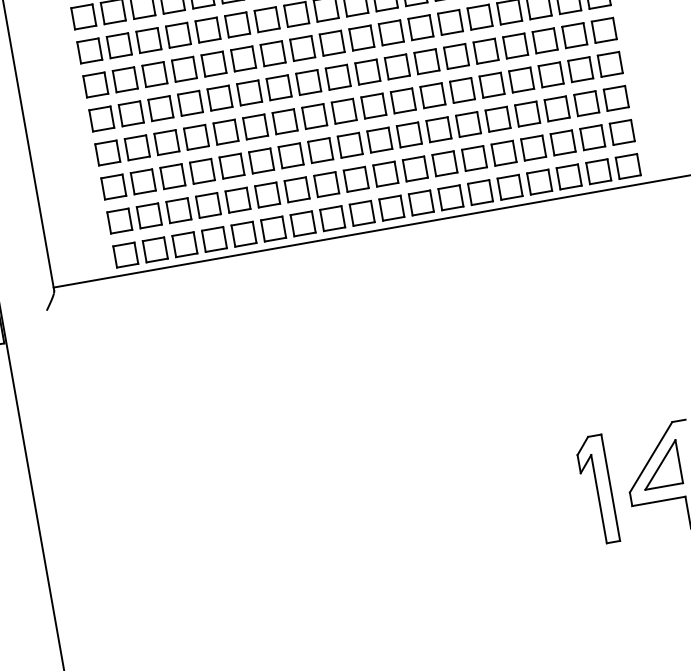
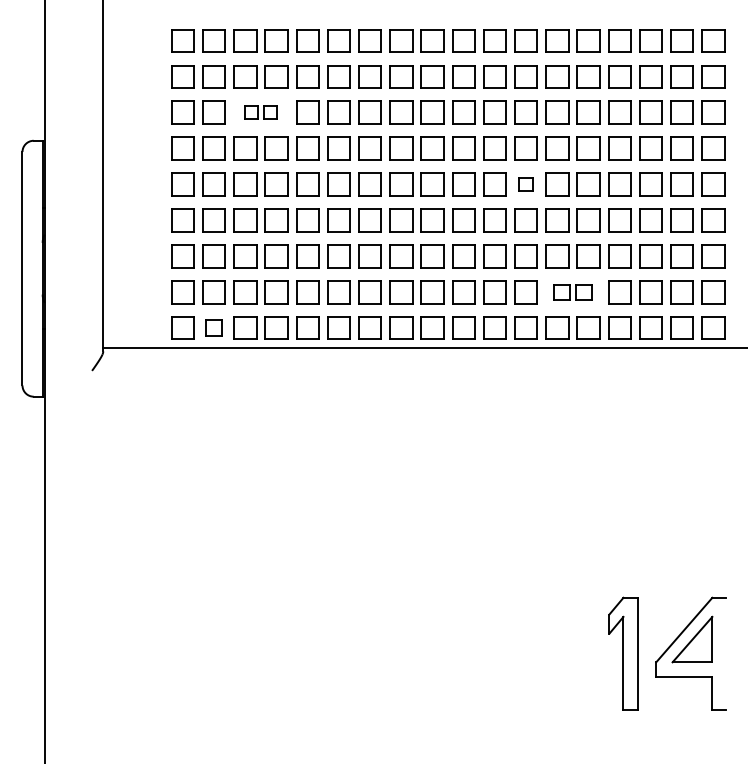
part: (163, 37) -> (260, 112), size x0.6
part: (426, 61) -> (525, 184), size x0.6
part: (488, 156) -> (572, 292), size x0.7
part: (154, 249) -> (213, 327), size x0.7

